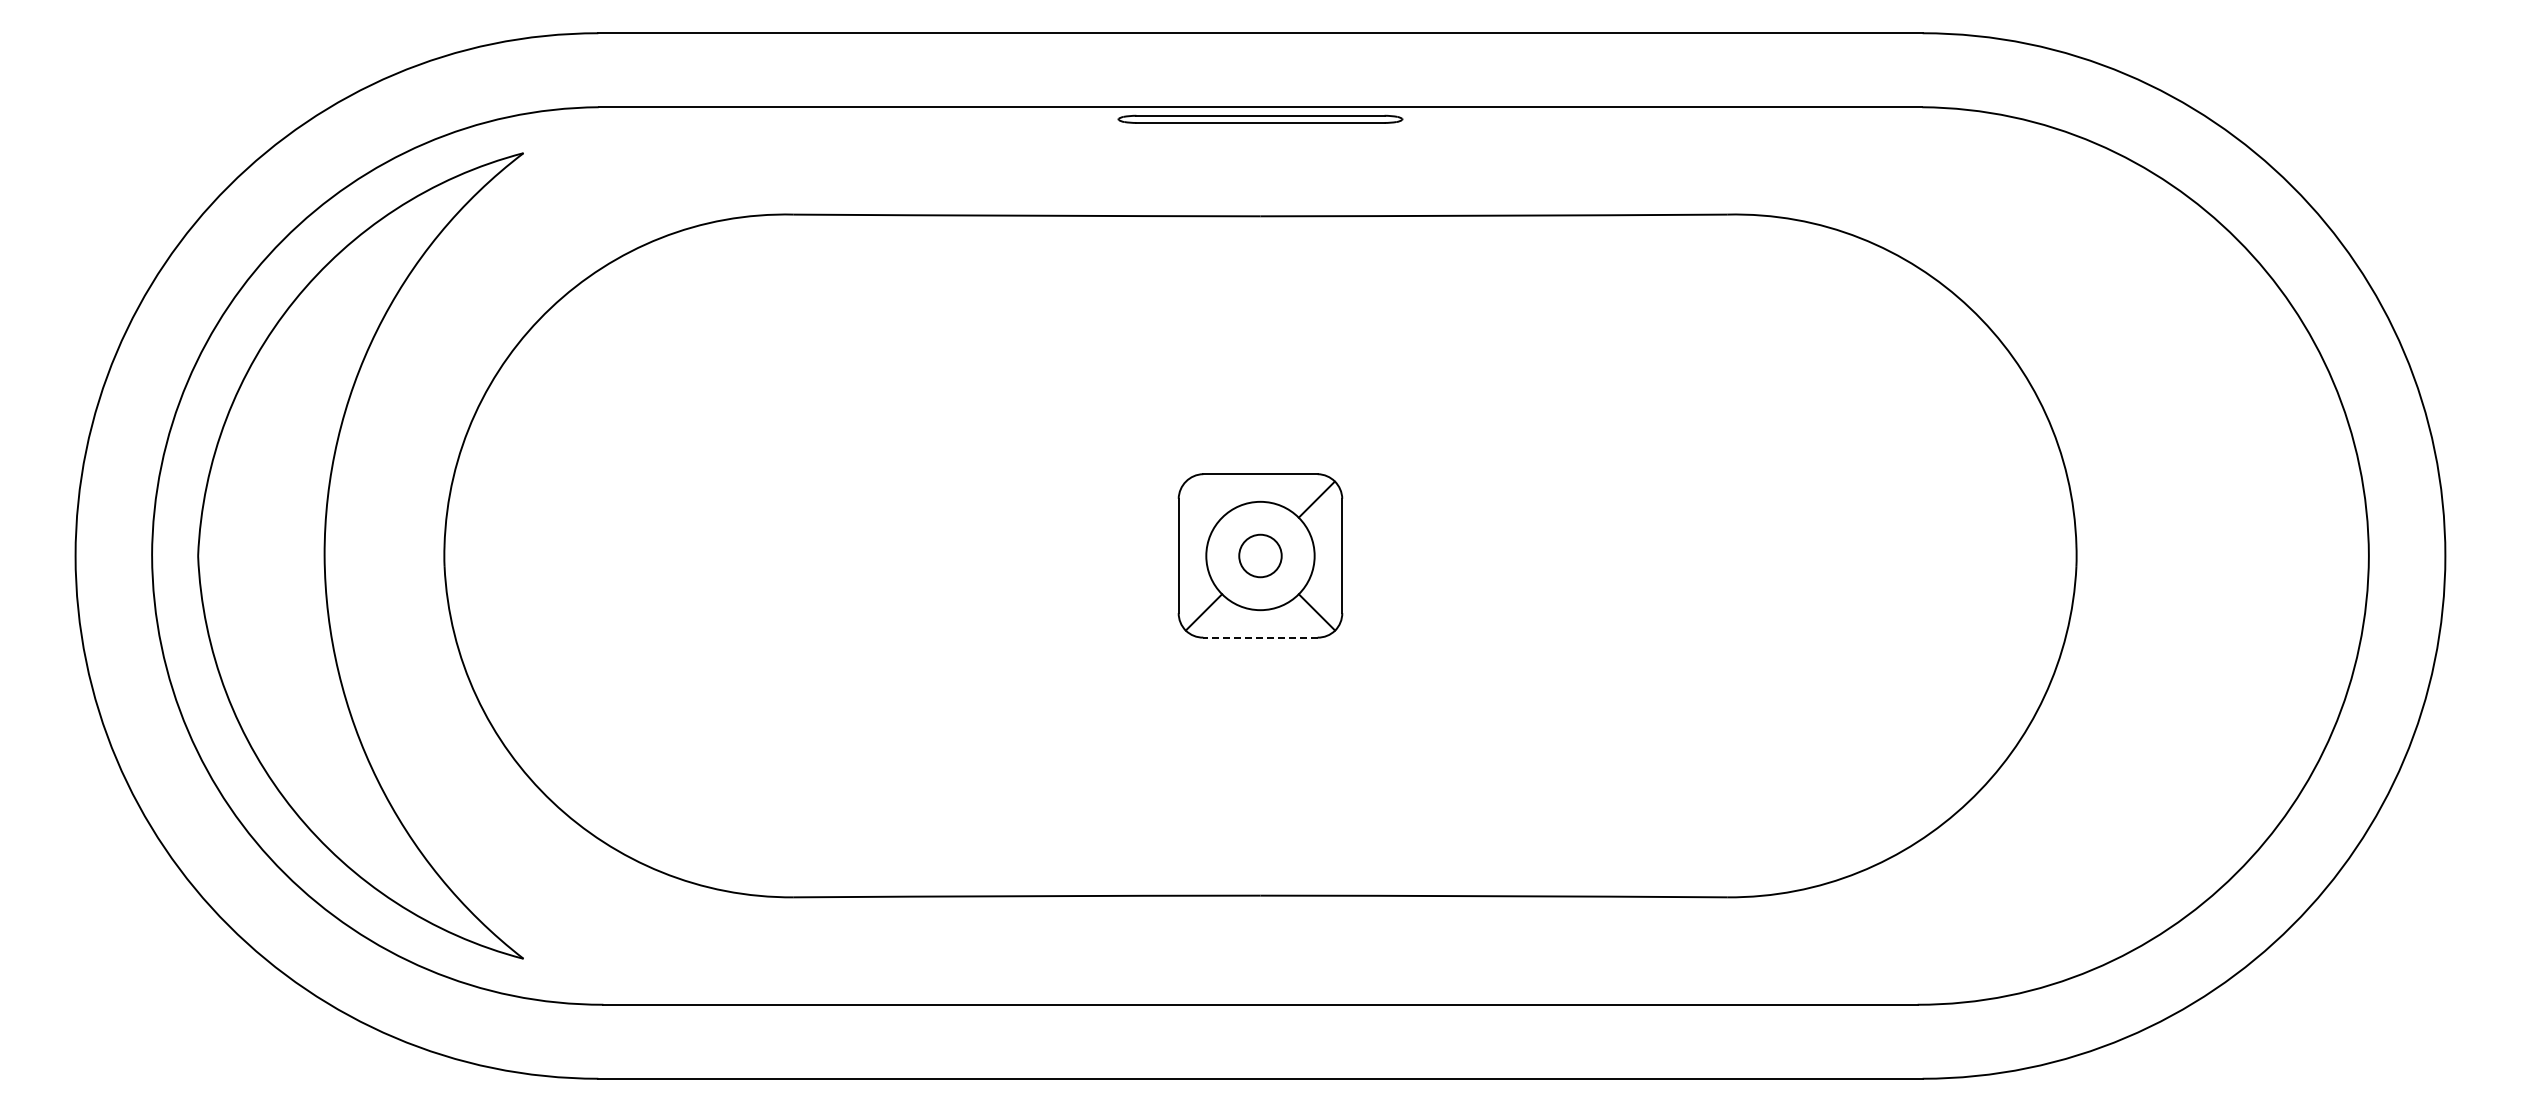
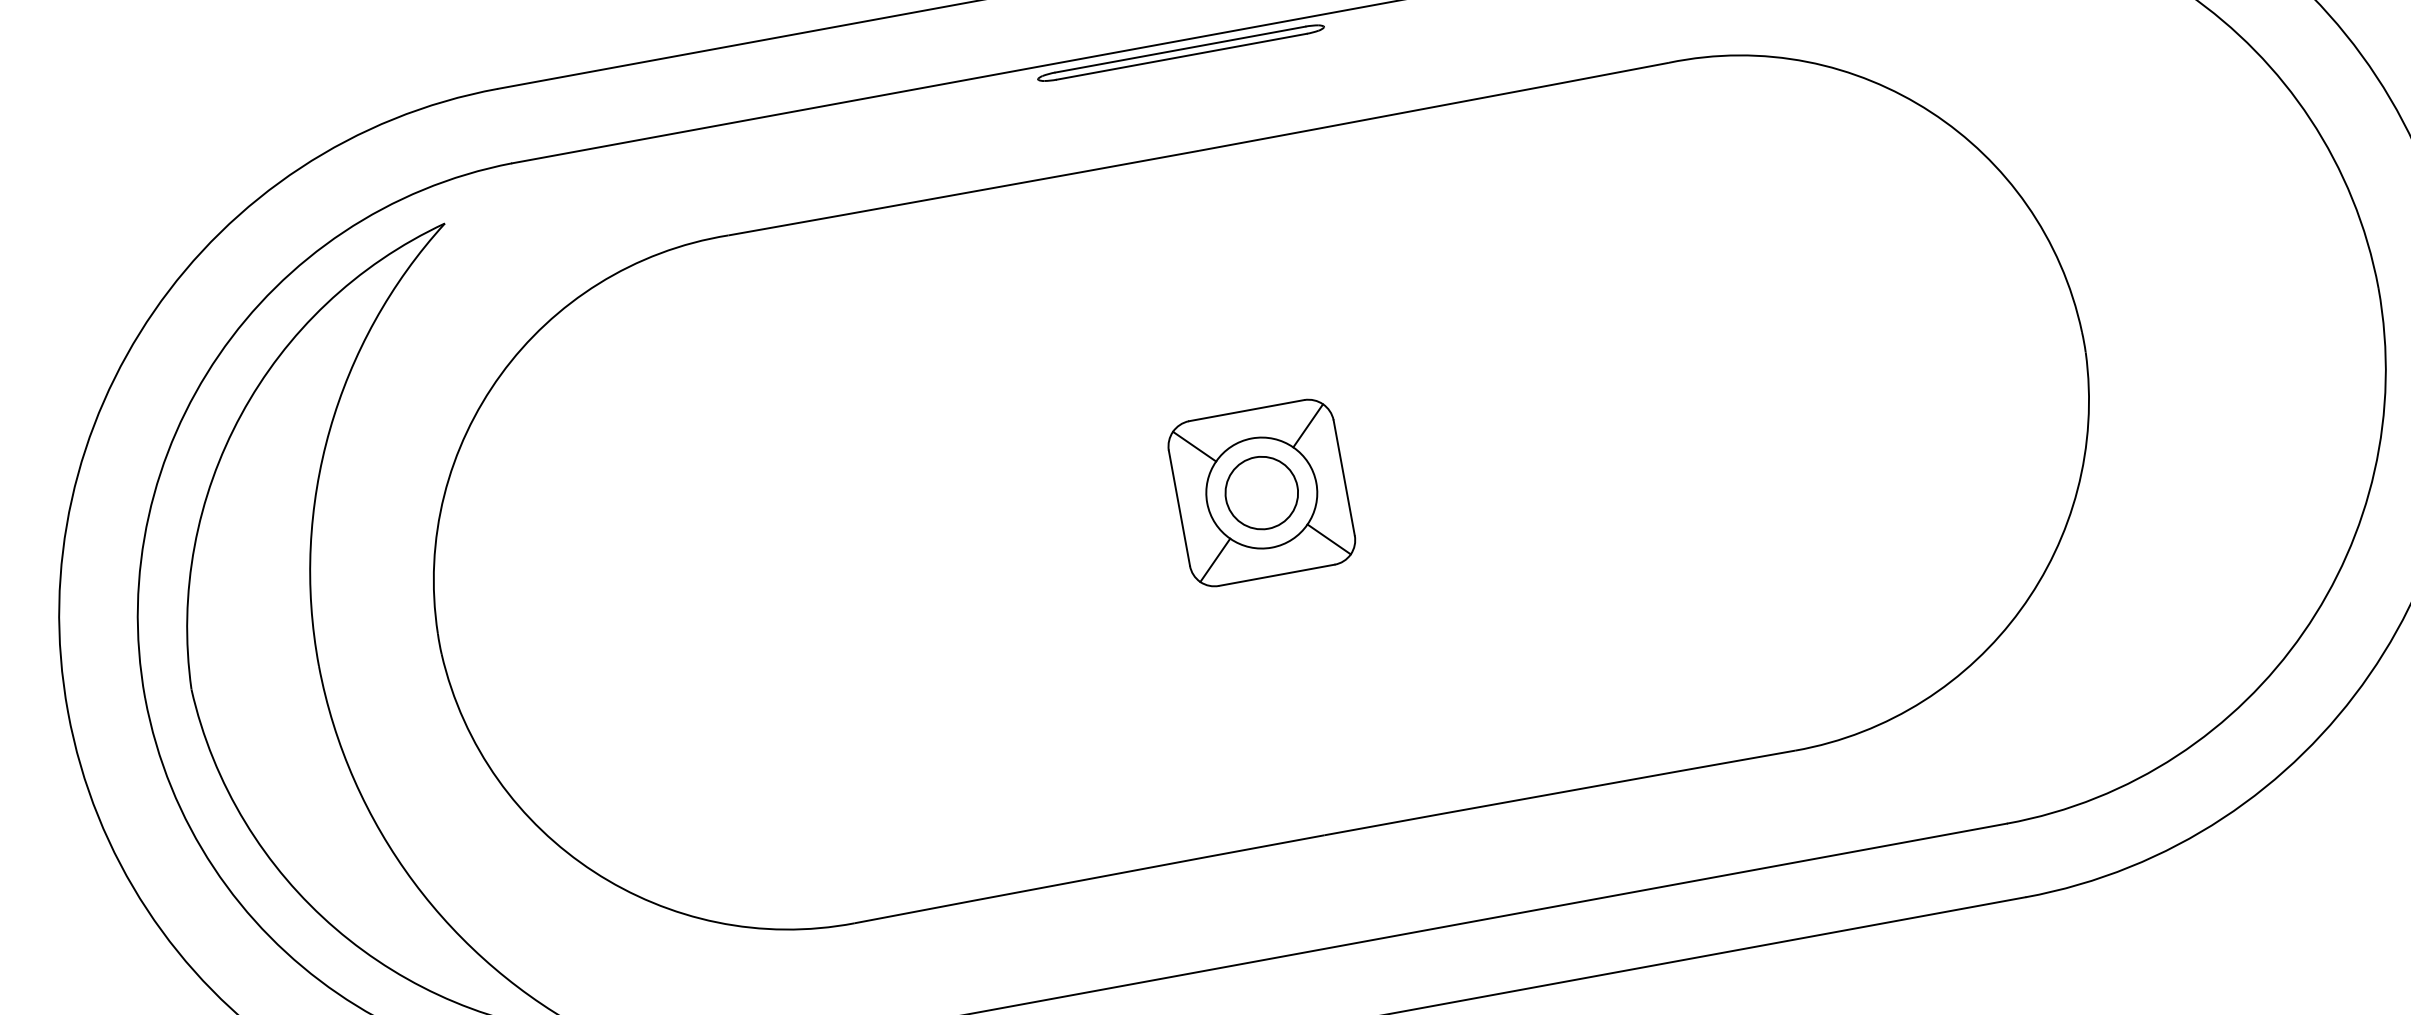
line: (1204, 499) -> (1194, 446), added
circle: (1260, 555) -> (1261, 492), size x1.67
line: (1259, 637) -> (1275, 575), dashed -> solid

